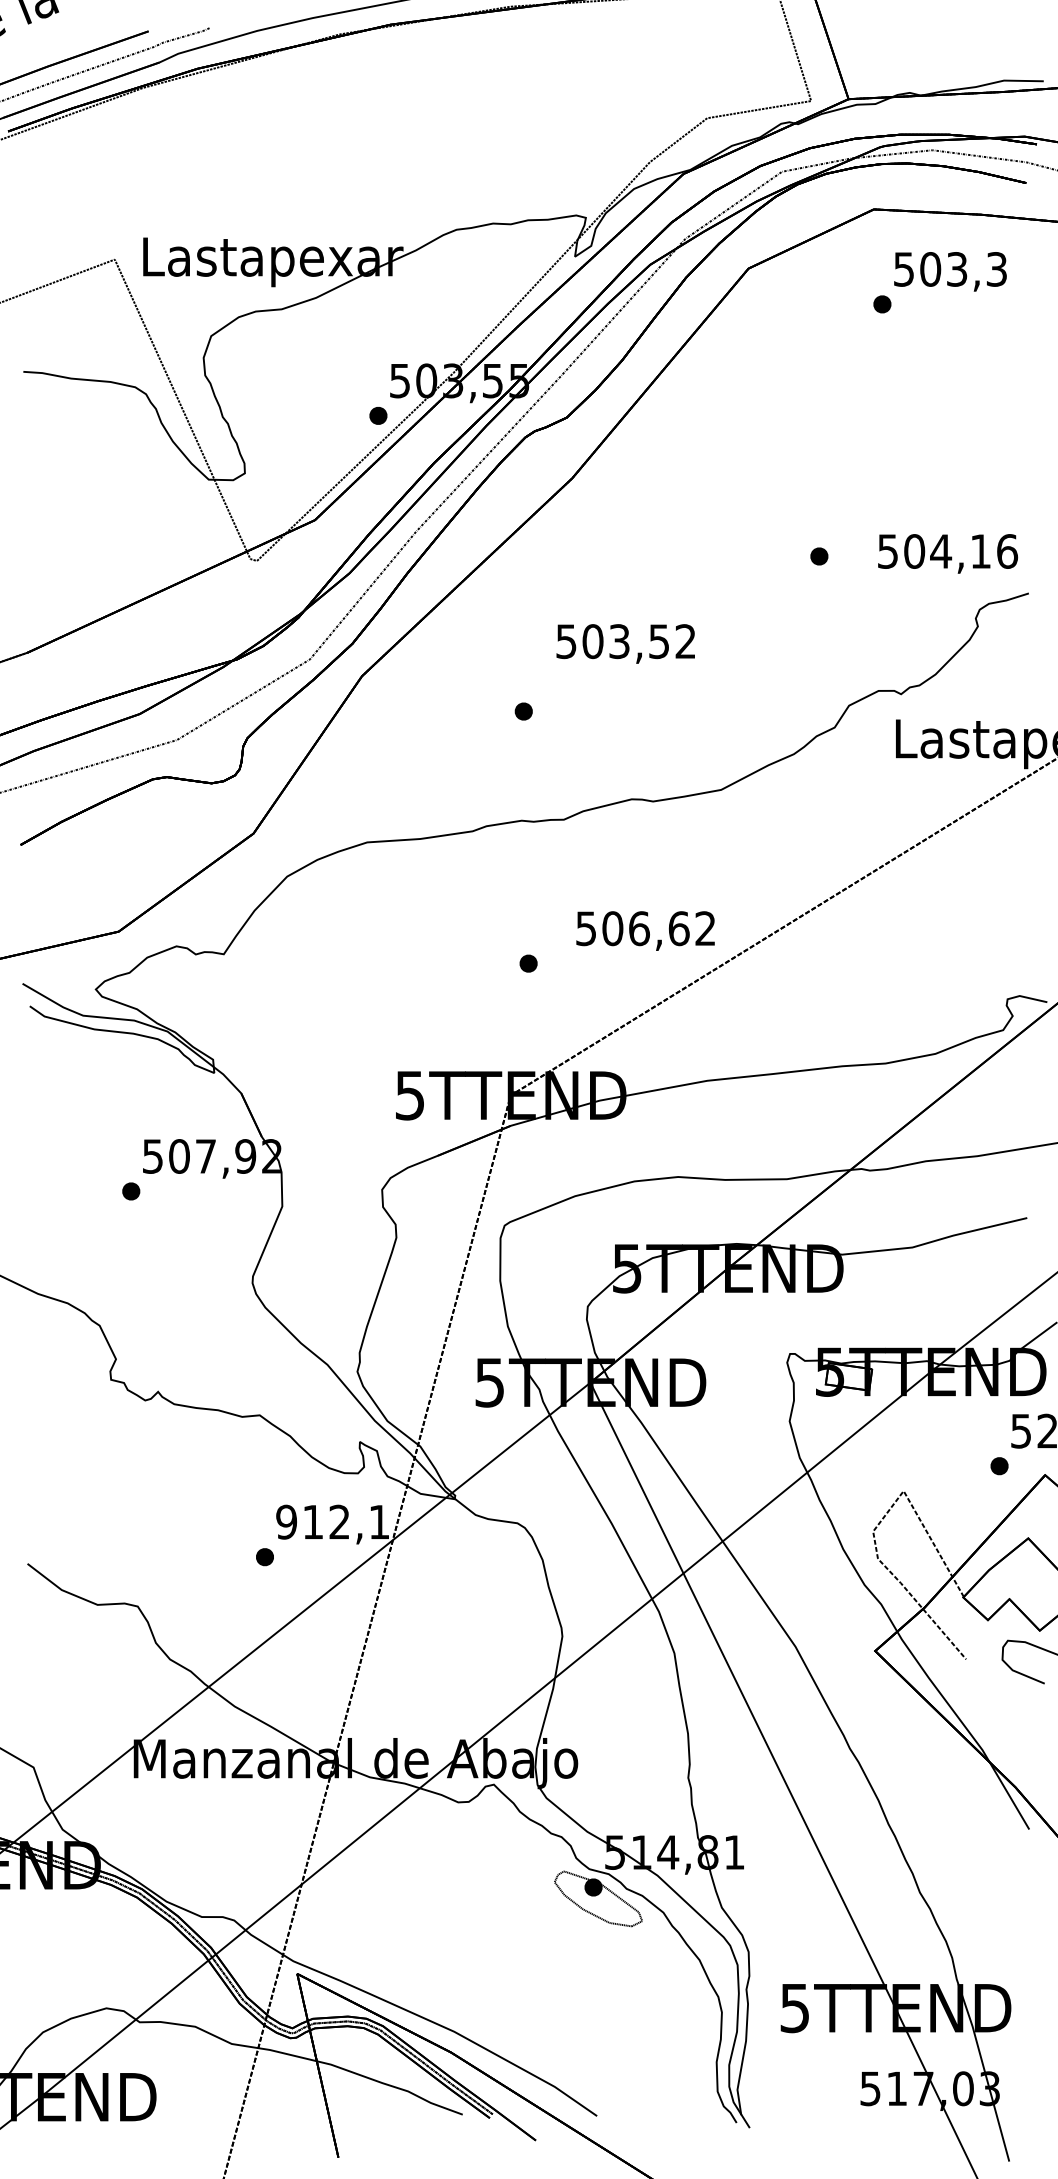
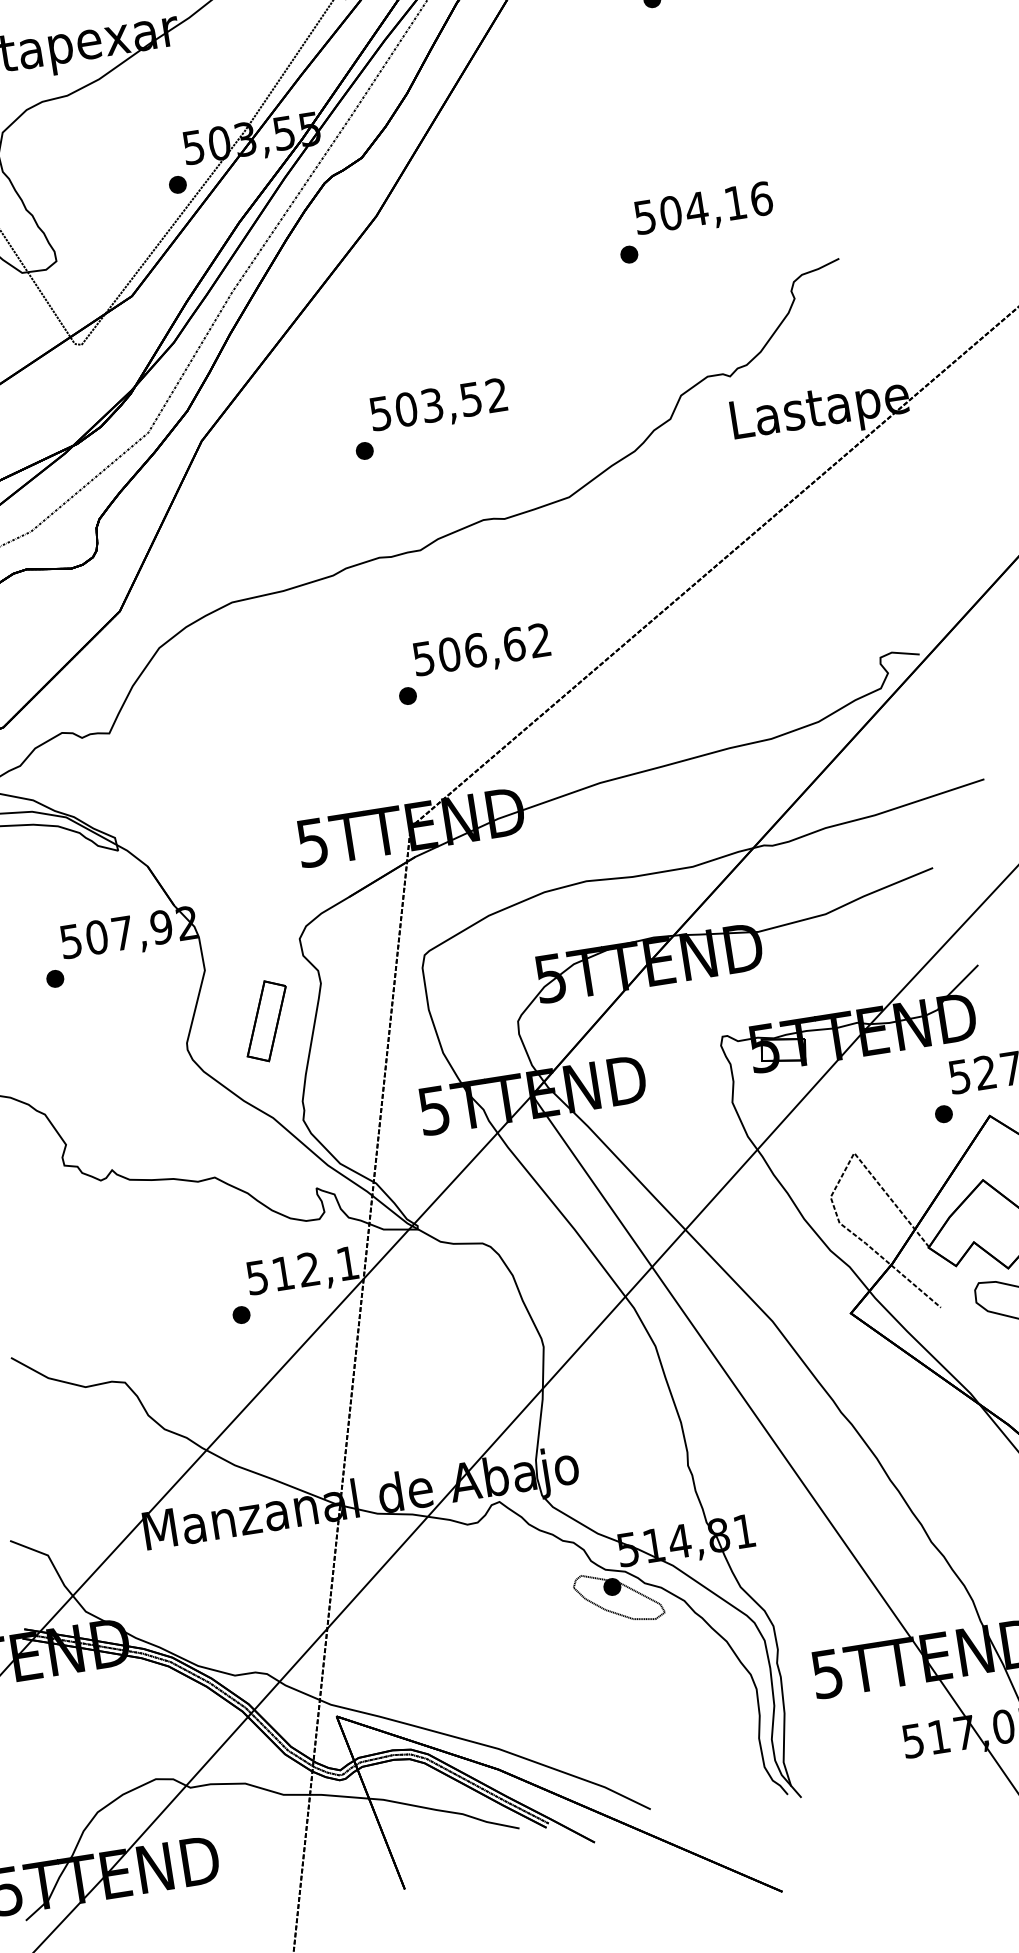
text: (948, 553) -> (704, 209), moved
text: (625, 643) -> (438, 406), moved
text: (645, 930) -> (481, 651), moved
part: (335, 1266) -> (265, 1020), added
text: (286, 1521) -> (257, 1277), 912,1 -> 512,1

